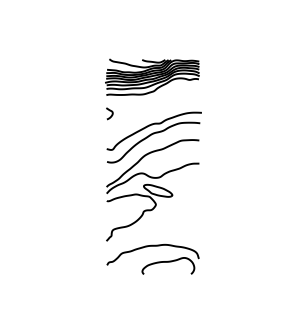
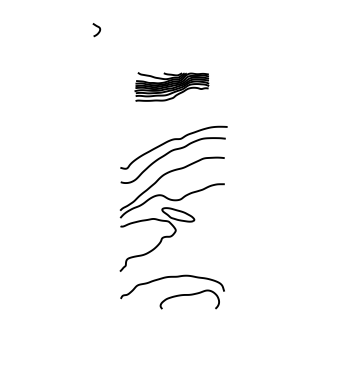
part: (152, 76) -> (171, 86), size x0.7
curve: (111, 115) -> (98, 31), moved

